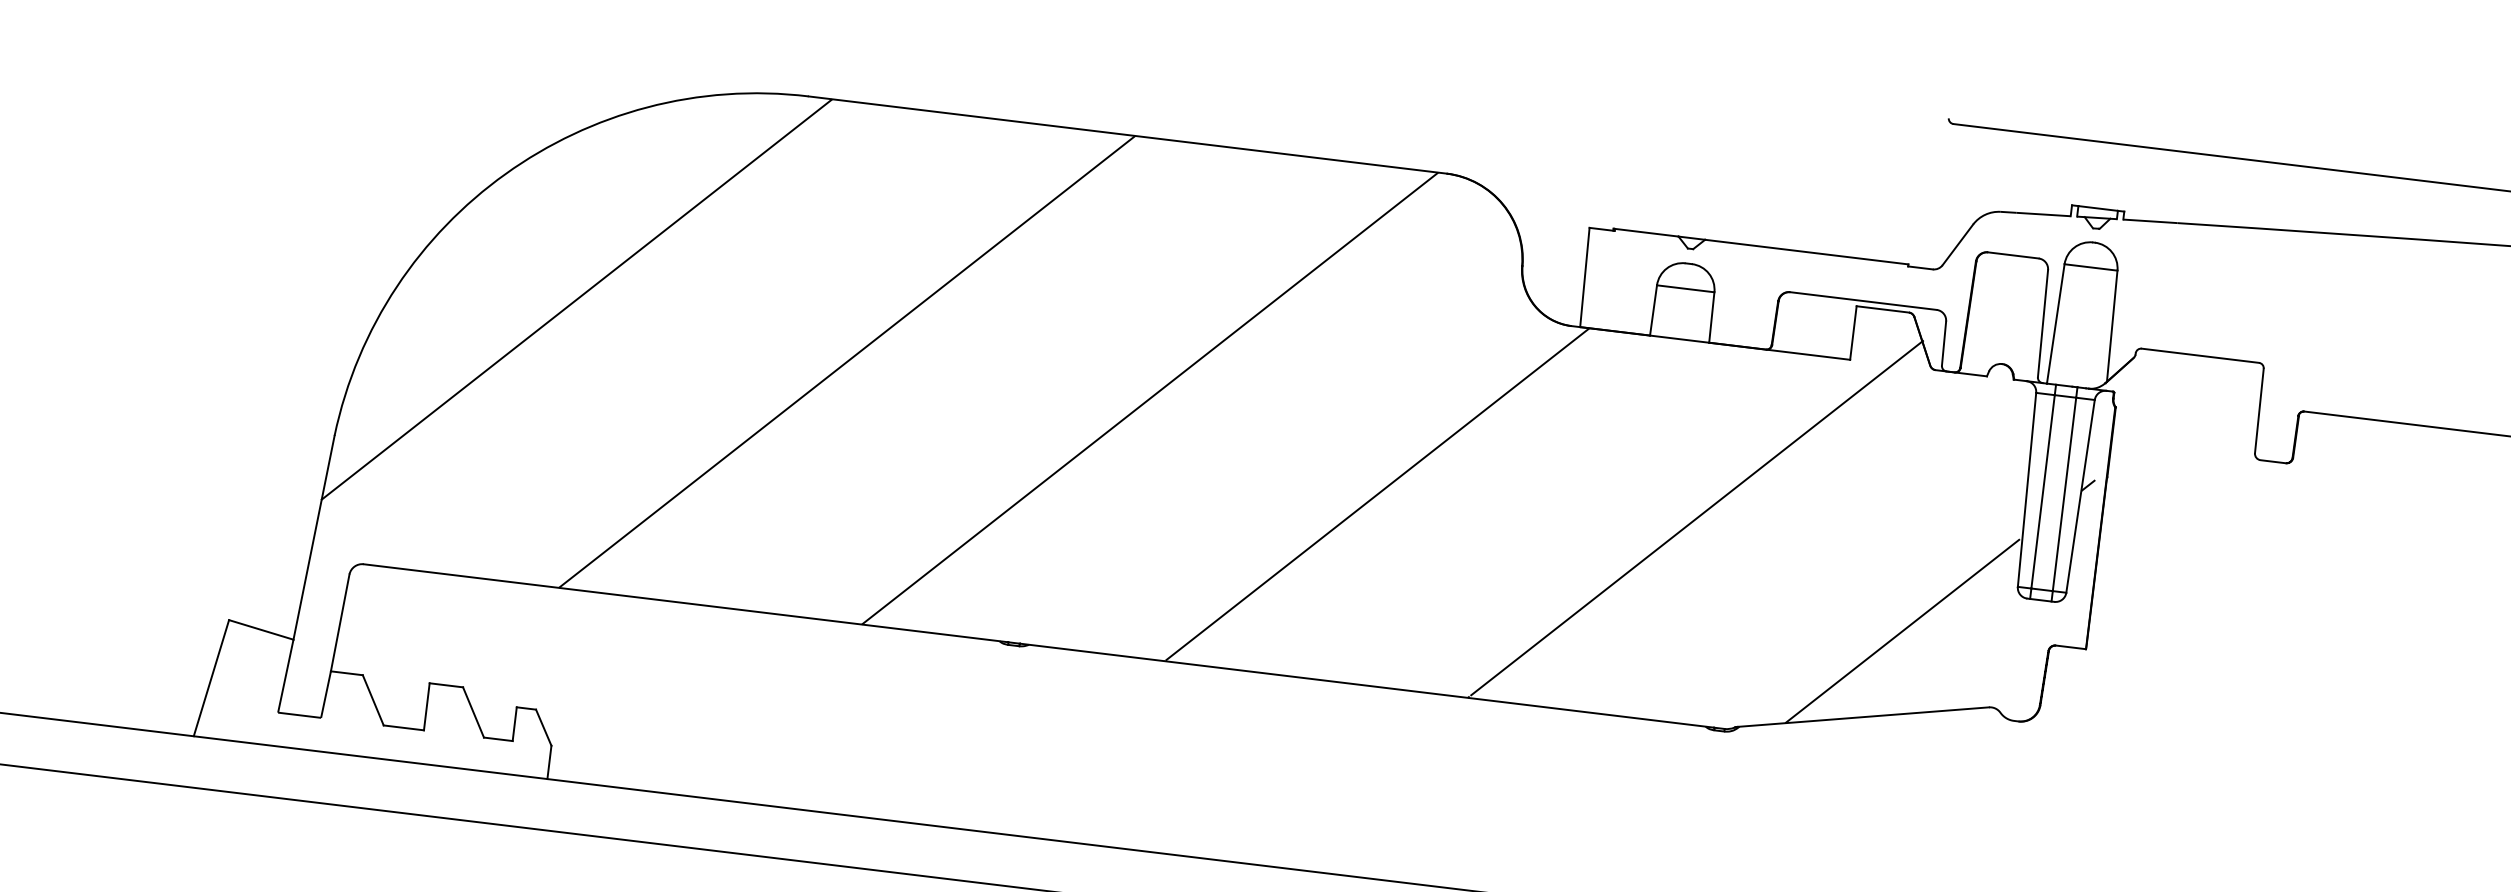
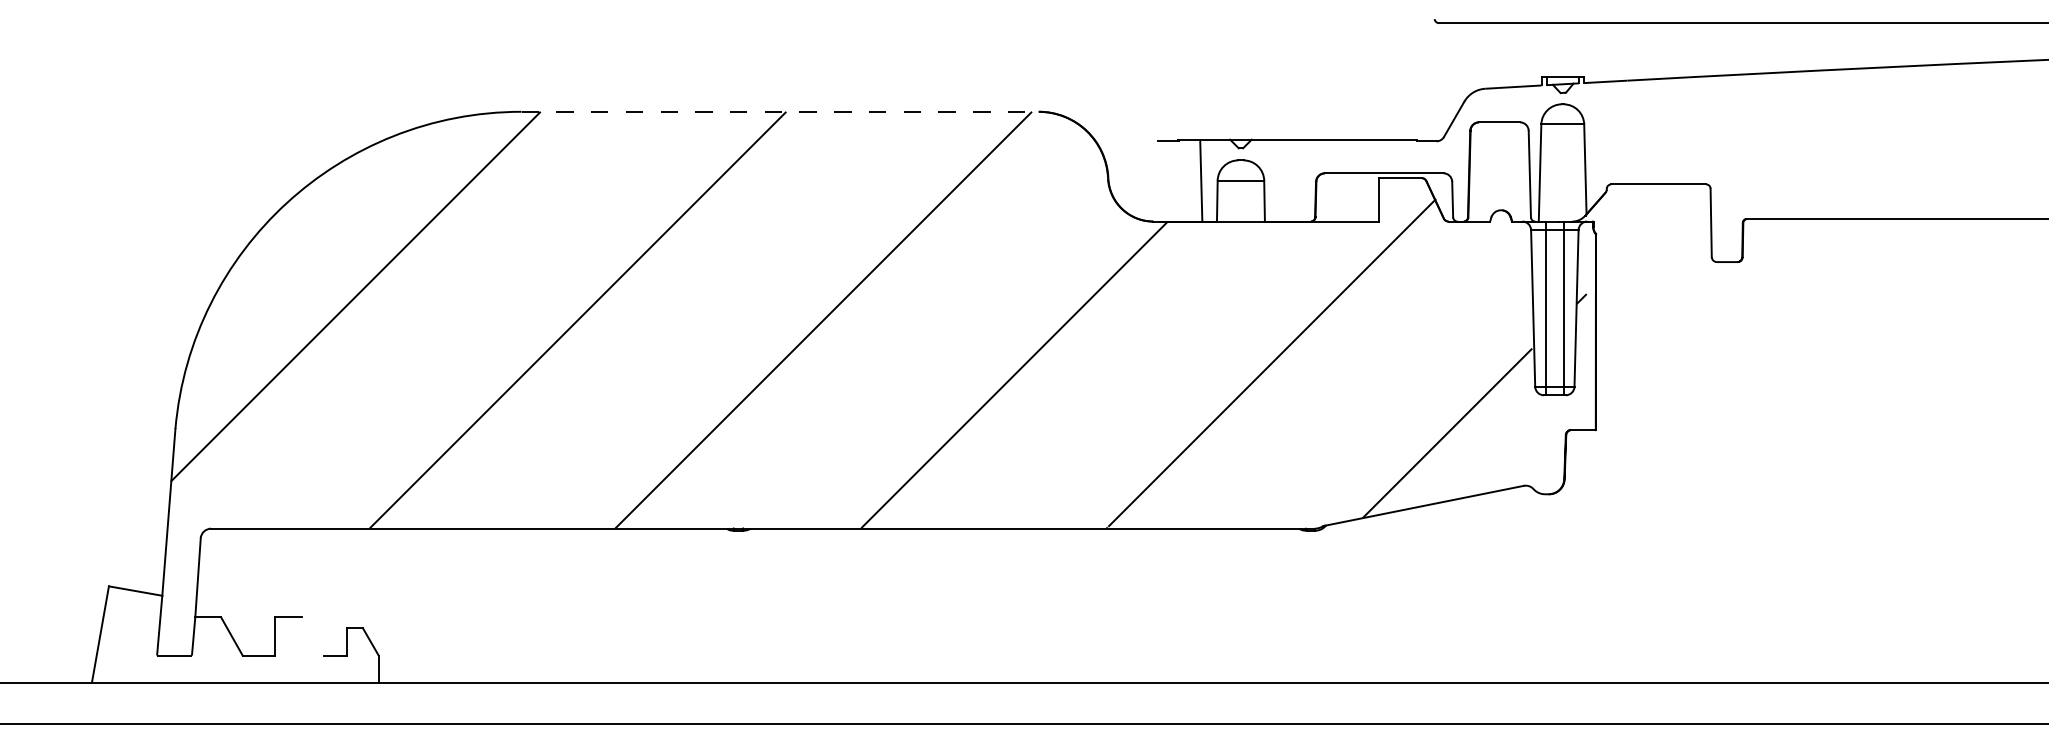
line: (1128, 134) -> (780, 111), solid -> dashed
line: (1585, 277) -> (1201, 180), moved
line: (472, 712) -> (312, 636), removed

